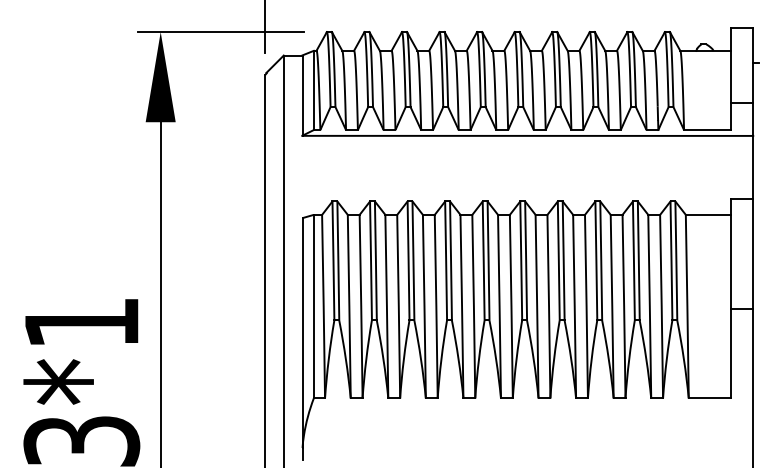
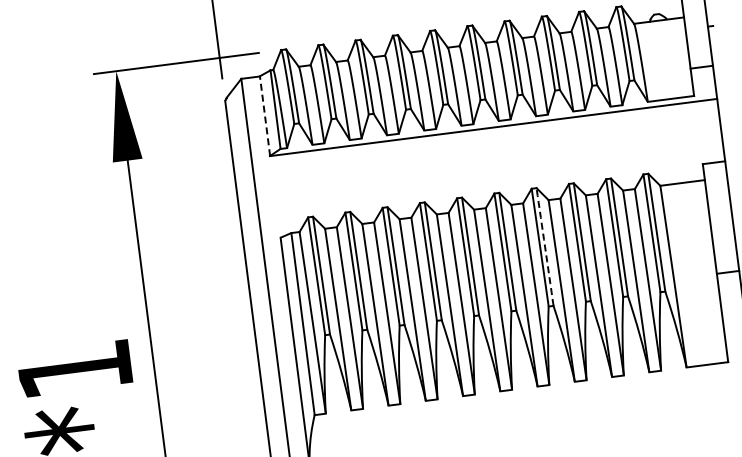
line: (302, 95) -> (264, 116), solid -> dashed
arc: (563, 260) -> (544, 246), solid -> dashed

